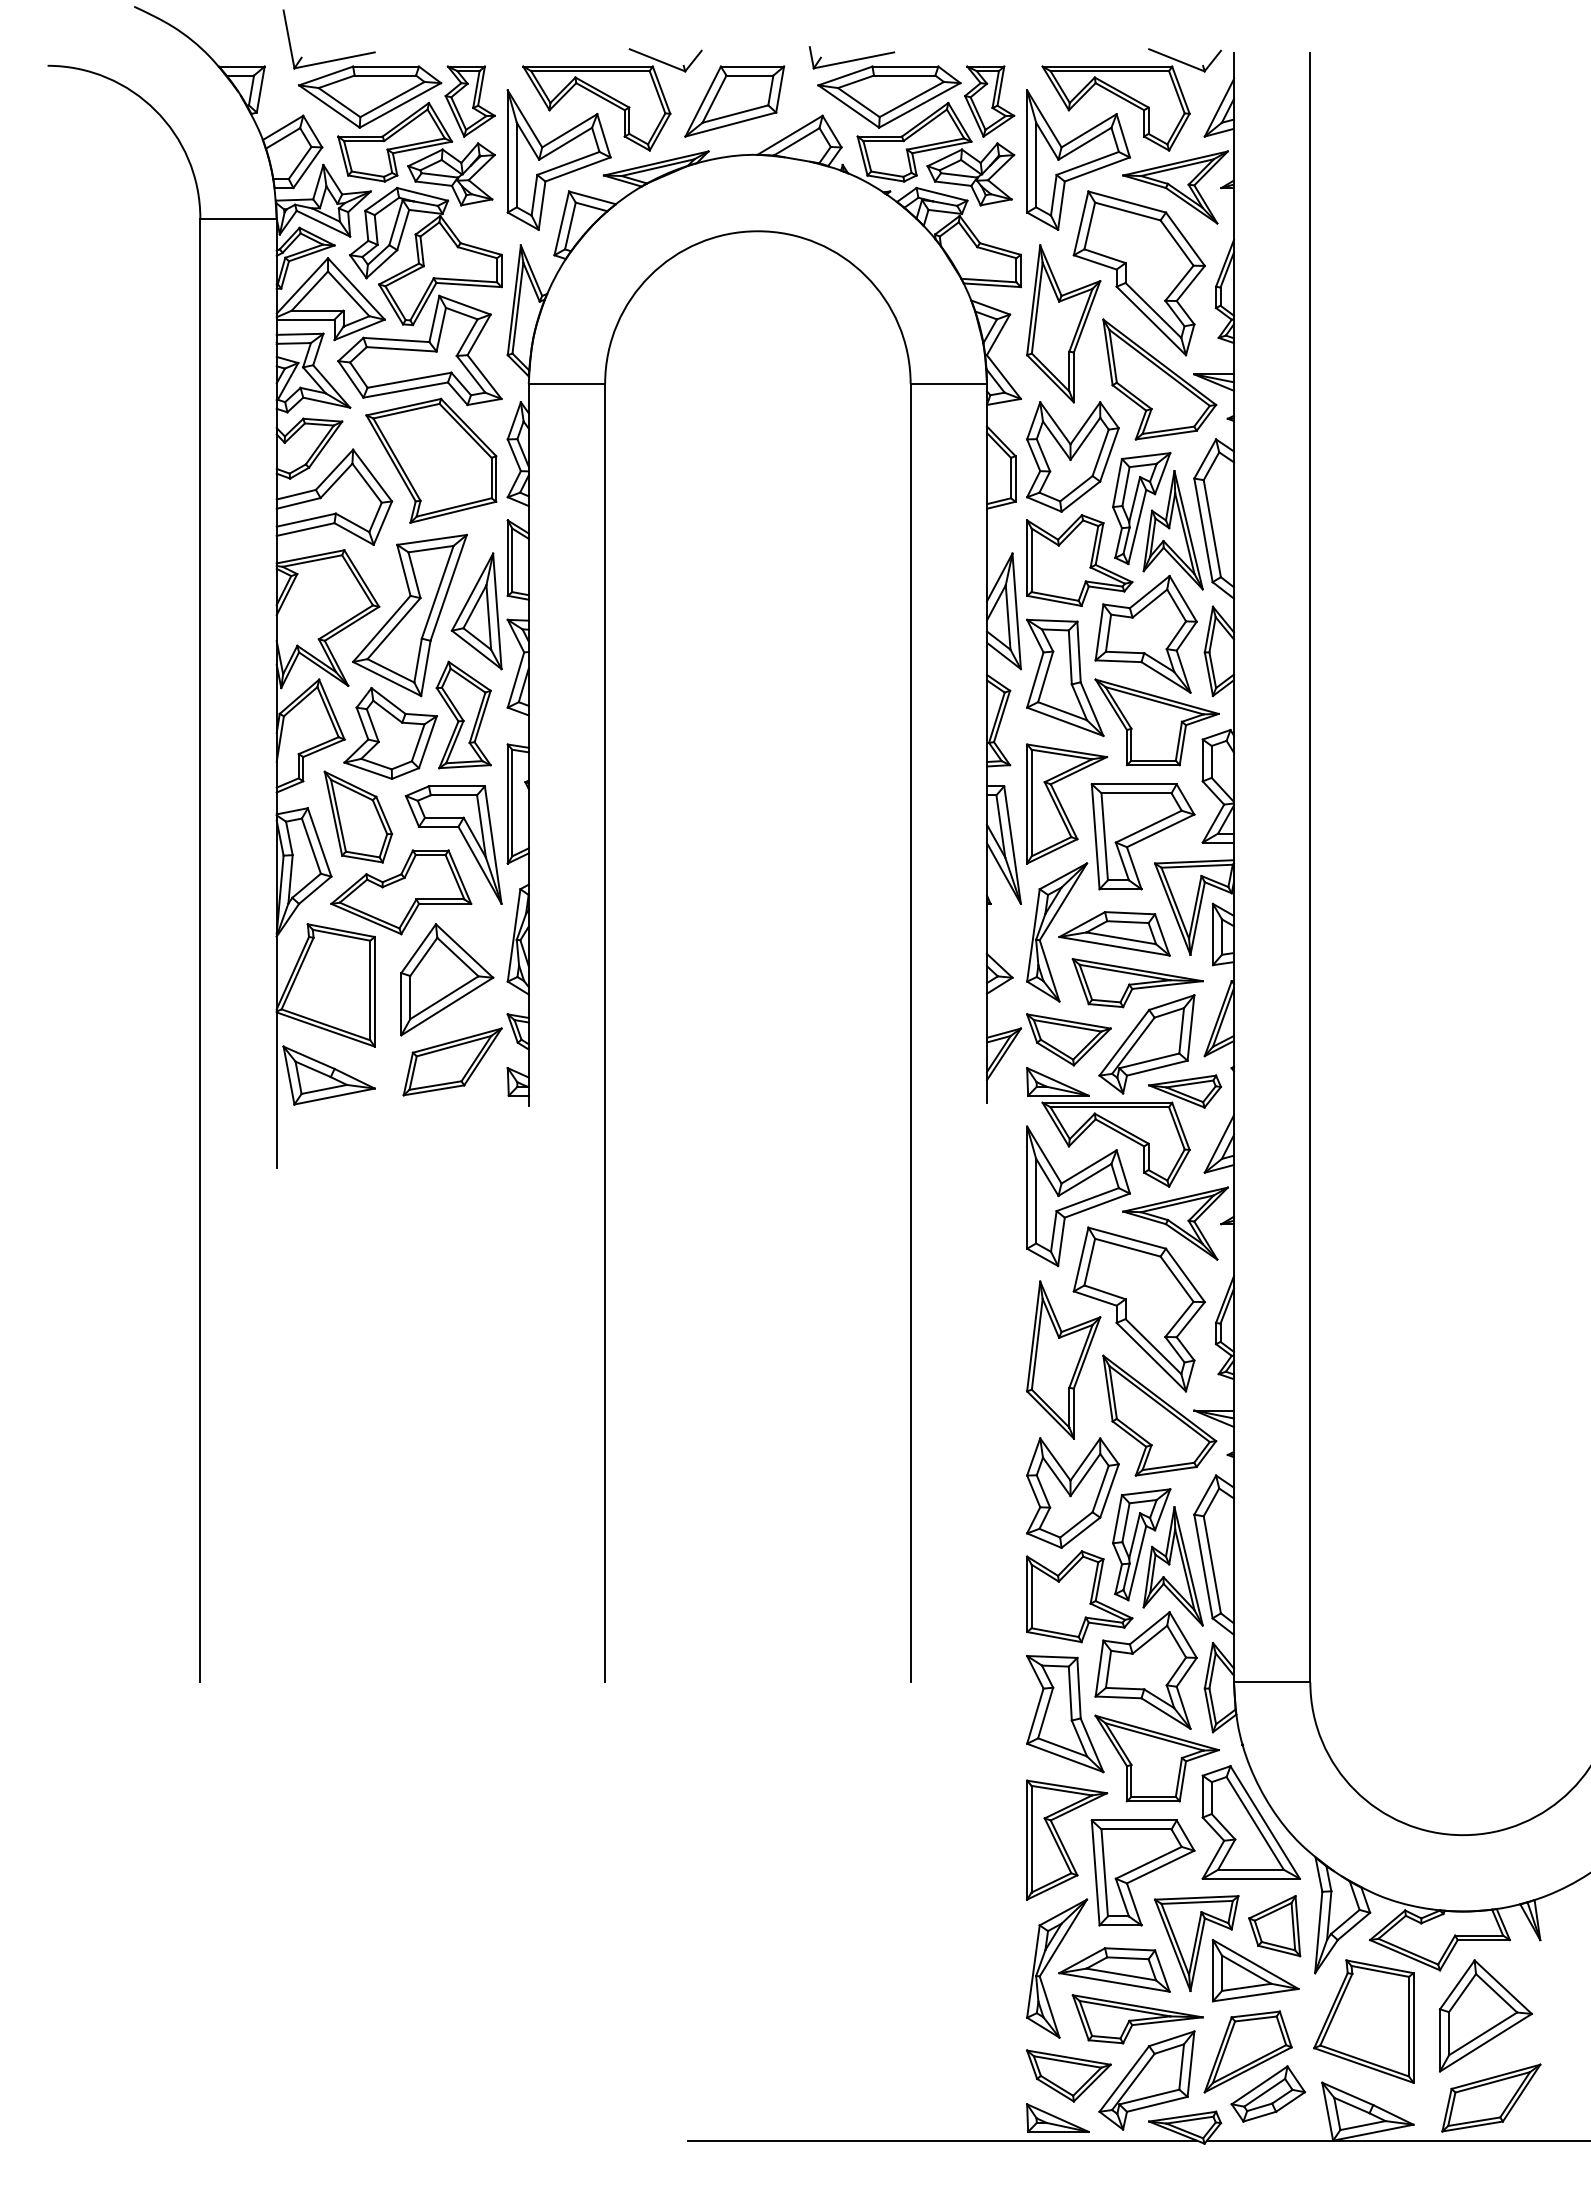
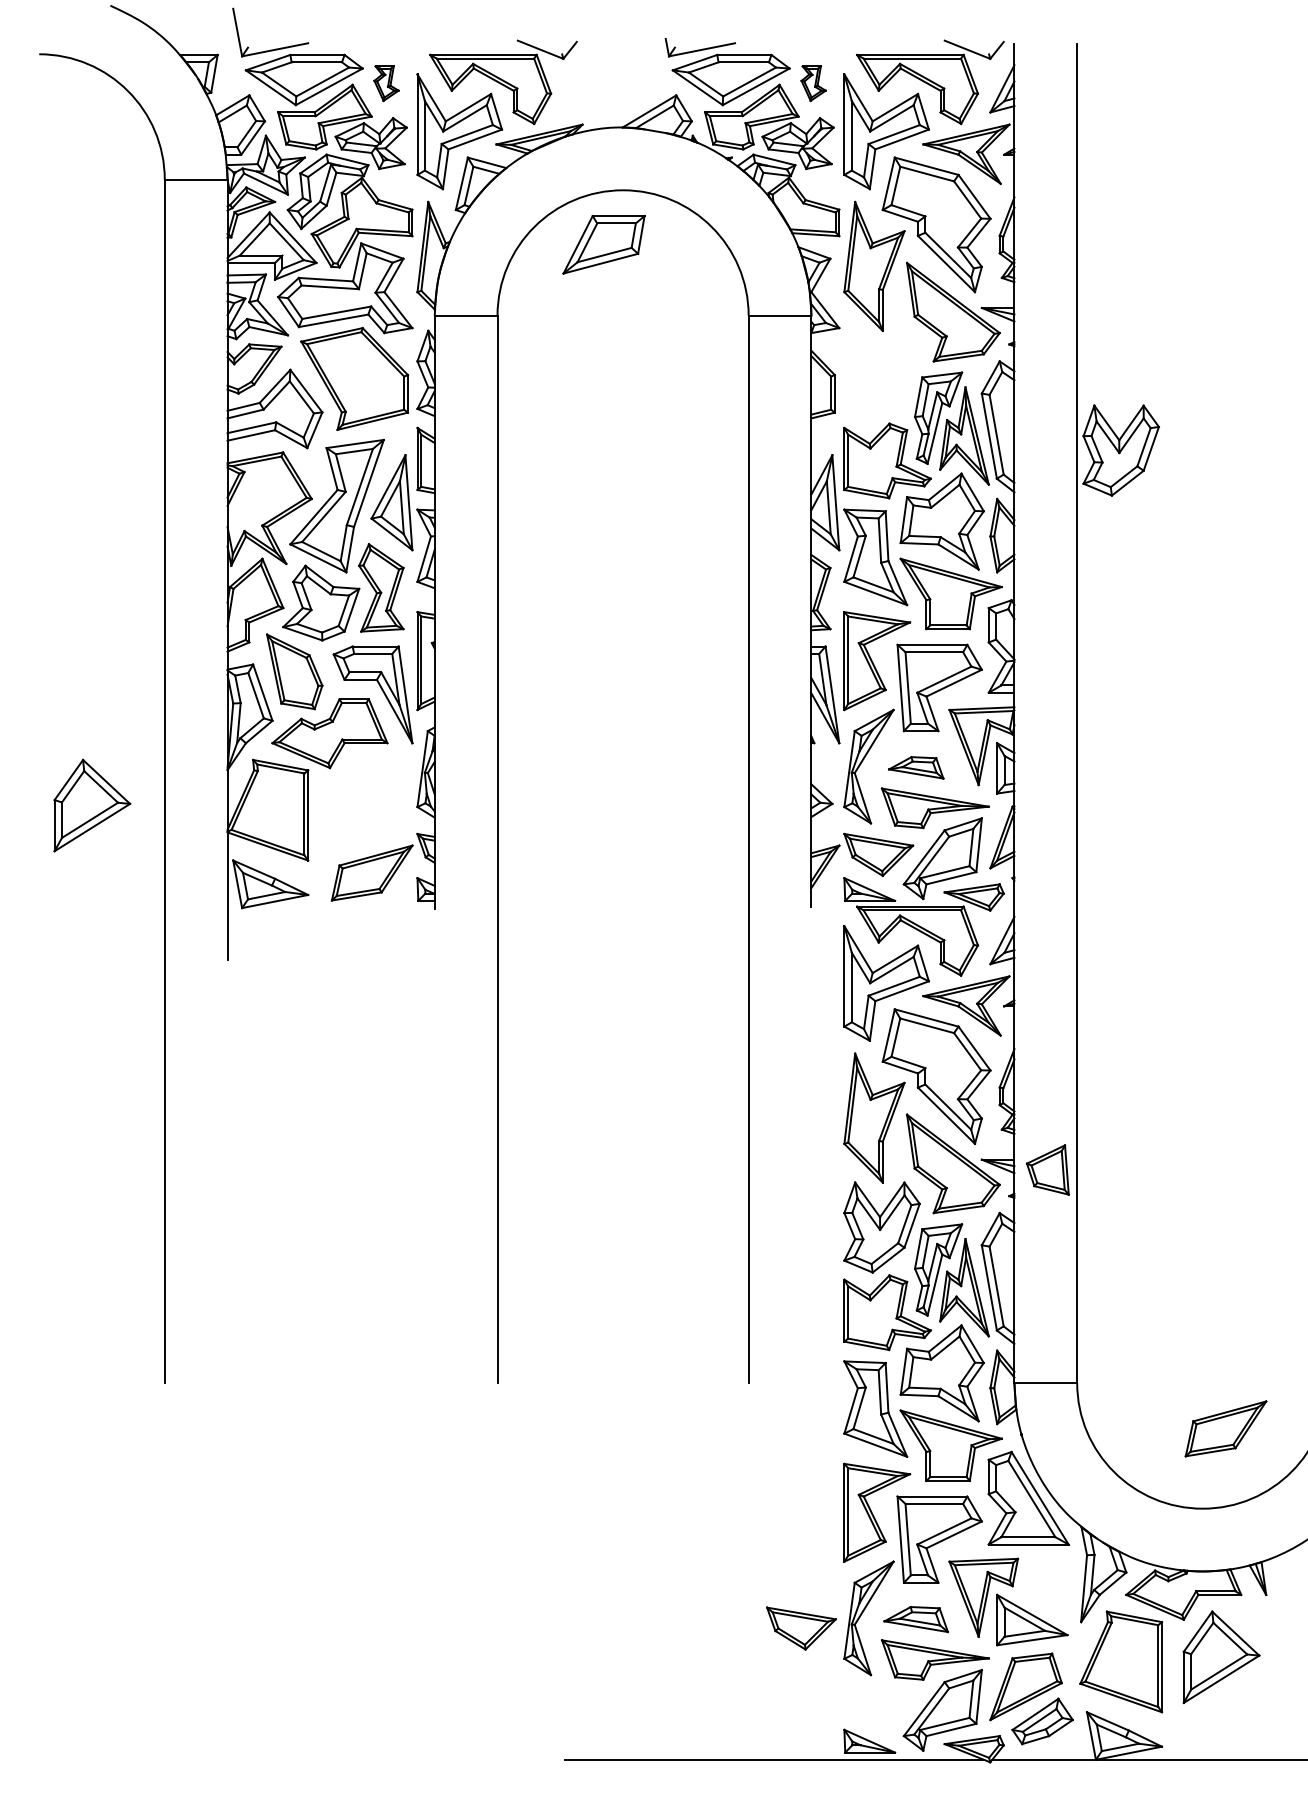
part: (469, 101) -> (386, 83), size x0.6
part: (734, 101) -> (603, 244), moved
part: (989, 101) -> (813, 83), size x0.6
part: (1072, 456) -> (1120, 450), moved
part: (1114, 933) -> (916, 767), size x0.6
part: (447, 979) -> (92, 805), moved
part: (1274, 1926) -> (1047, 1170), moved
part: (1114, 1969) -> (916, 1619), size x0.7
part: (1068, 2075) -> (801, 1628), moved
part: (1491, 2097) -> (1226, 1428), moved

